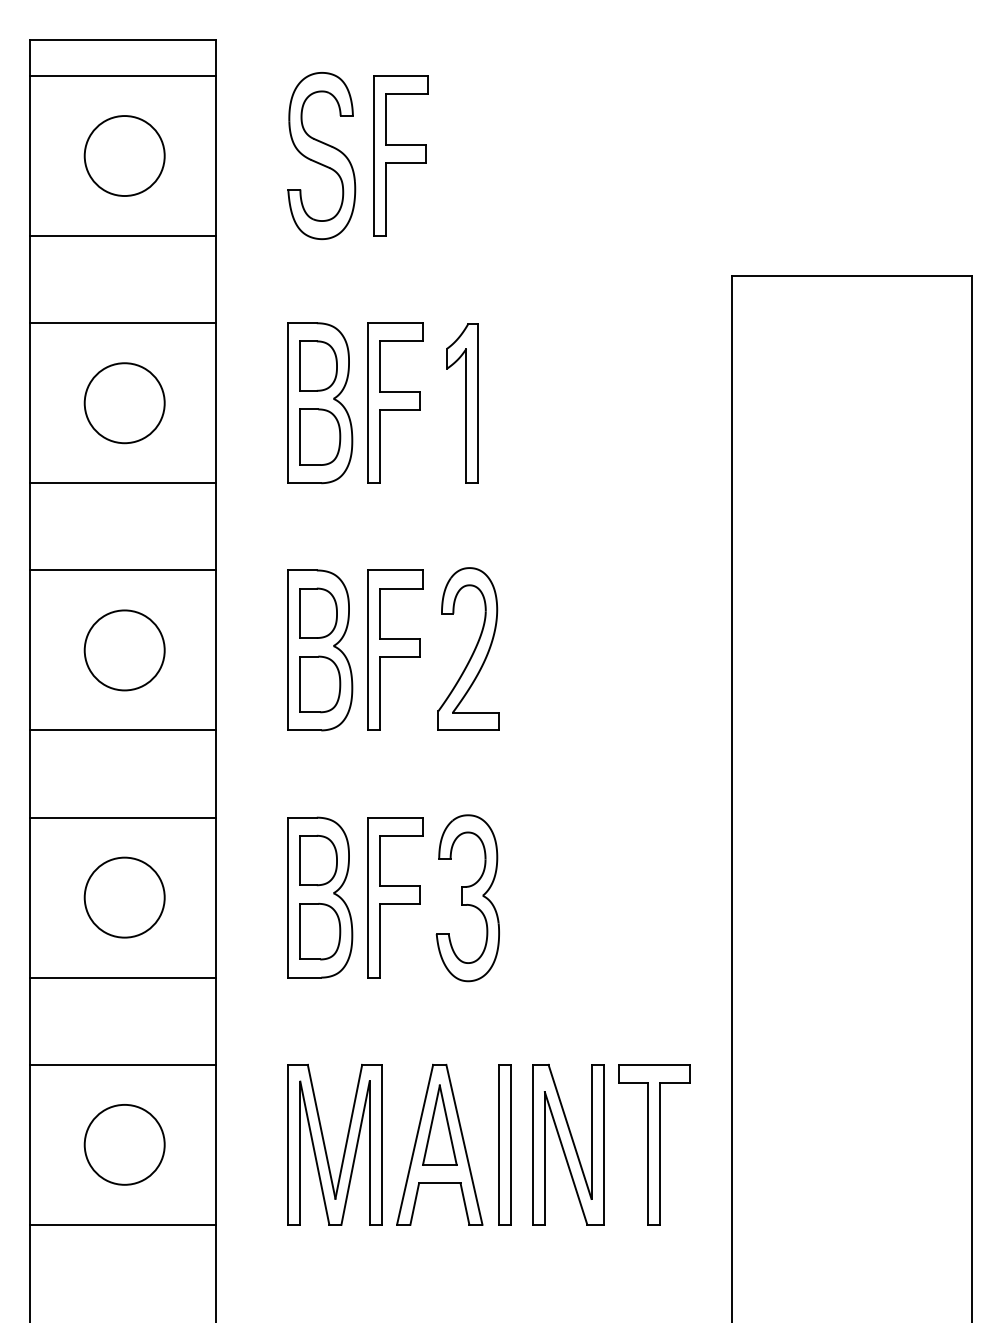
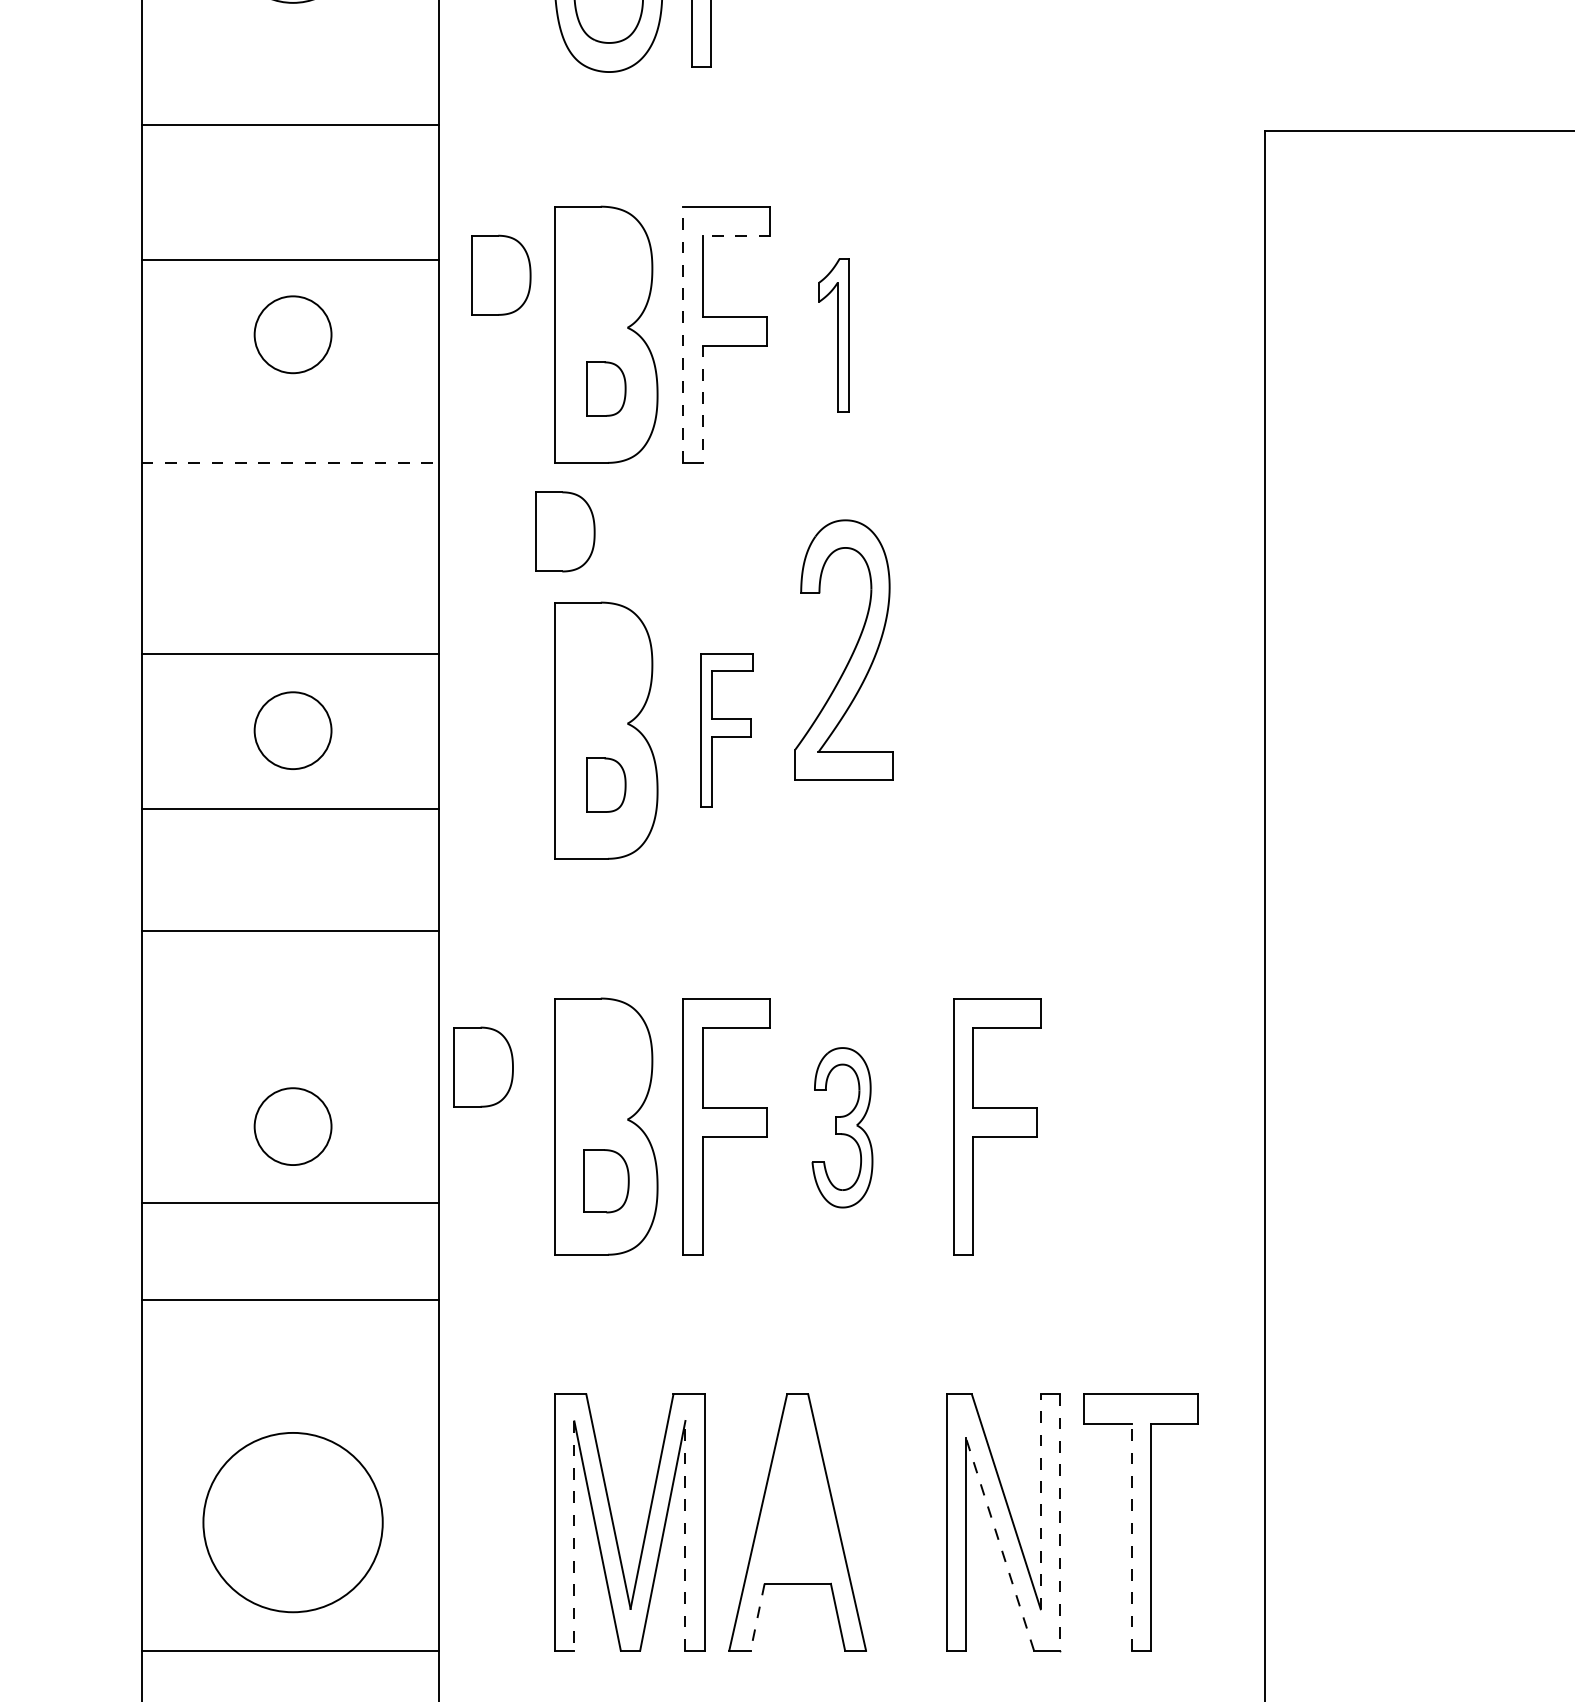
line: (122, 236) -> (289, 125), moved
line: (122, 323) -> (289, 259), moved
line: (401, 341) -> (736, 235), solid -> dashed
part: (318, 365) -> (500, 274), moved
circle: (124, 403) -> (292, 335), size x0.6
line: (368, 403) -> (683, 335), solid -> dashed
part: (462, 403) -> (834, 335), size x0.6
part: (320, 436) -> (606, 388), size x0.6
line: (380, 446) -> (702, 404), solid -> dashed
line: (122, 483) -> (289, 463), solid -> dashed
line: (122, 570) -> (289, 653), moved
part: (318, 612) -> (565, 530), moved
part: (468, 648) -> (843, 649), moved
part: (395, 649) -> (726, 729), size x0.6
circle: (124, 650) -> (292, 730), size x0.6
part: (320, 684) -> (606, 785), size x0.6
line: (122, 730) -> (289, 809), moved
line: (122, 817) -> (289, 931), moved
part: (318, 860) -> (483, 1067), moved
circle: (124, 897) -> (292, 1126), size x0.6
part: (564, 897) -> (997, 1126), added
part: (467, 898) -> (842, 1128), size x0.6
part: (320, 931) -> (606, 1180), size x0.7
line: (122, 977) -> (289, 1203), moved
line: (122, 1064) -> (289, 1299), moved
part: (439, 1124) -> (797, 1489), removed
line: (591, 1131) -> (1040, 1501), solid -> dashed
circle: (124, 1144) -> (292, 1522), size x1.4
part: (504, 1144) -> (901, 1522), removed
line: (603, 1144) -> (1059, 1522), solid -> dashed
line: (300, 1153) -> (574, 1536), solid -> dashed
line: (369, 1153) -> (685, 1536), solid -> dashed
line: (648, 1153) -> (1131, 1536), solid -> dashed
line: (566, 1158) -> (1000, 1544), solid -> dashed
line: (414, 1204) -> (757, 1618), solid -> dashed

